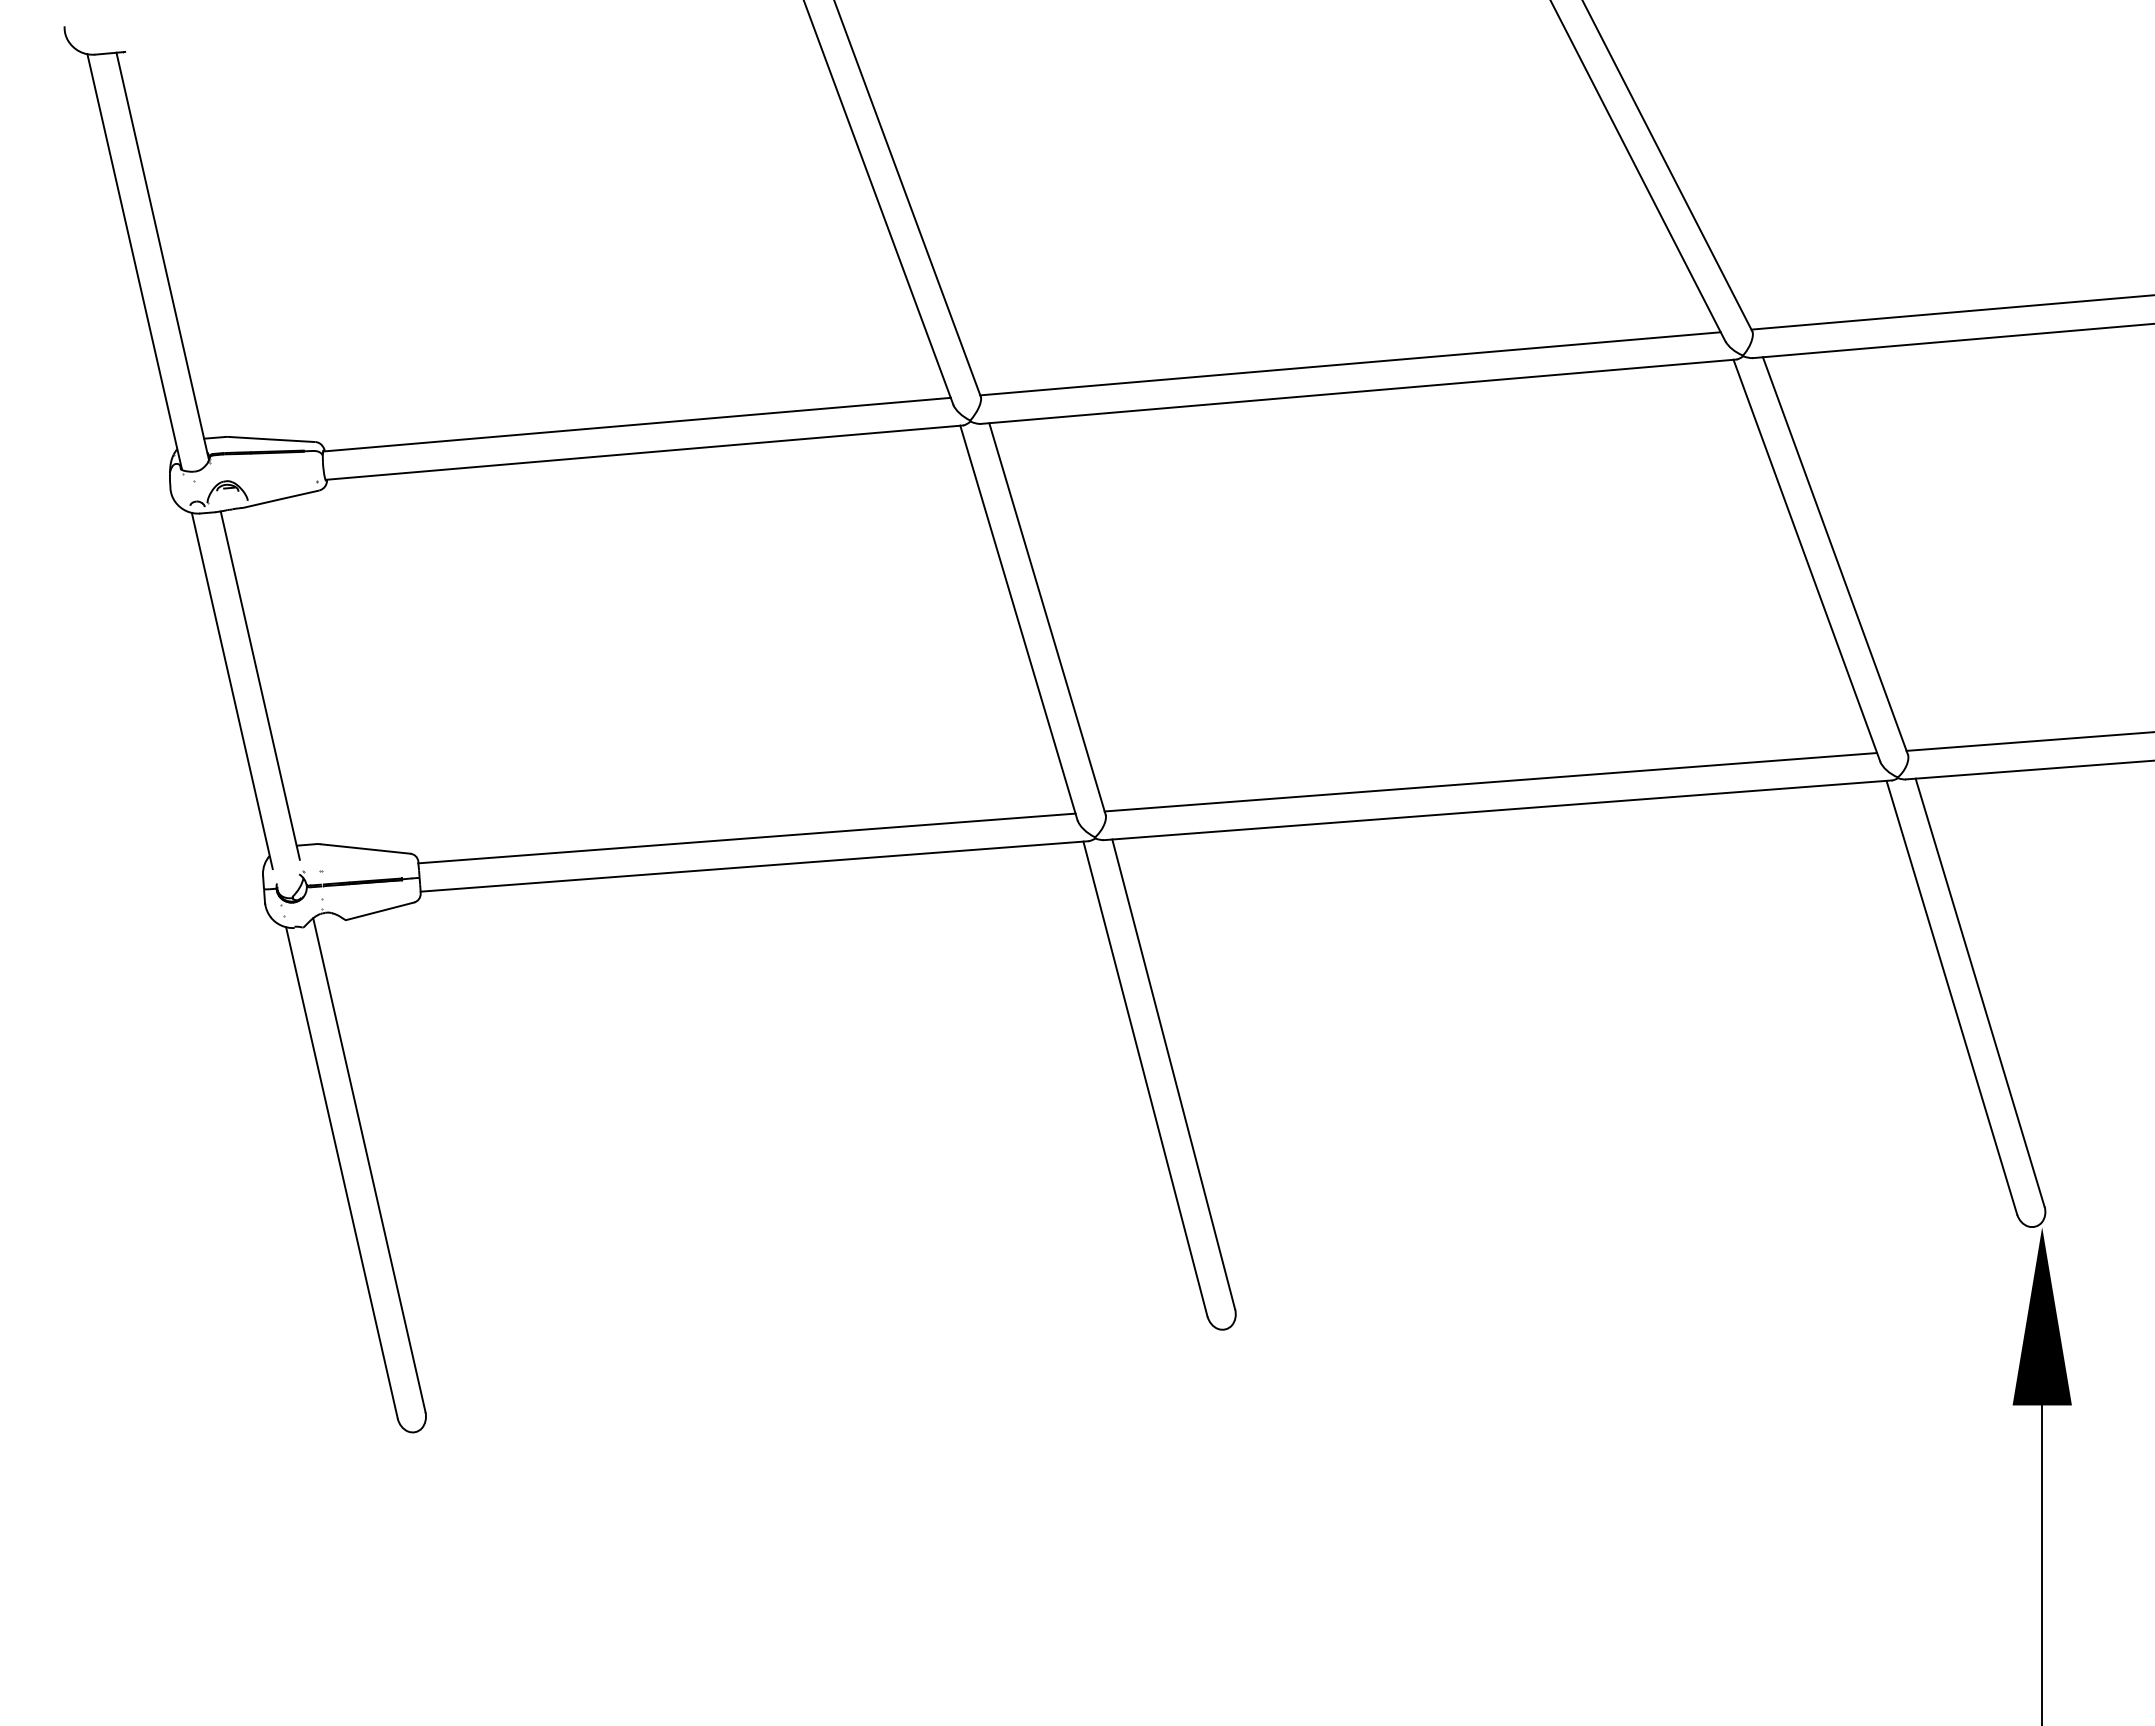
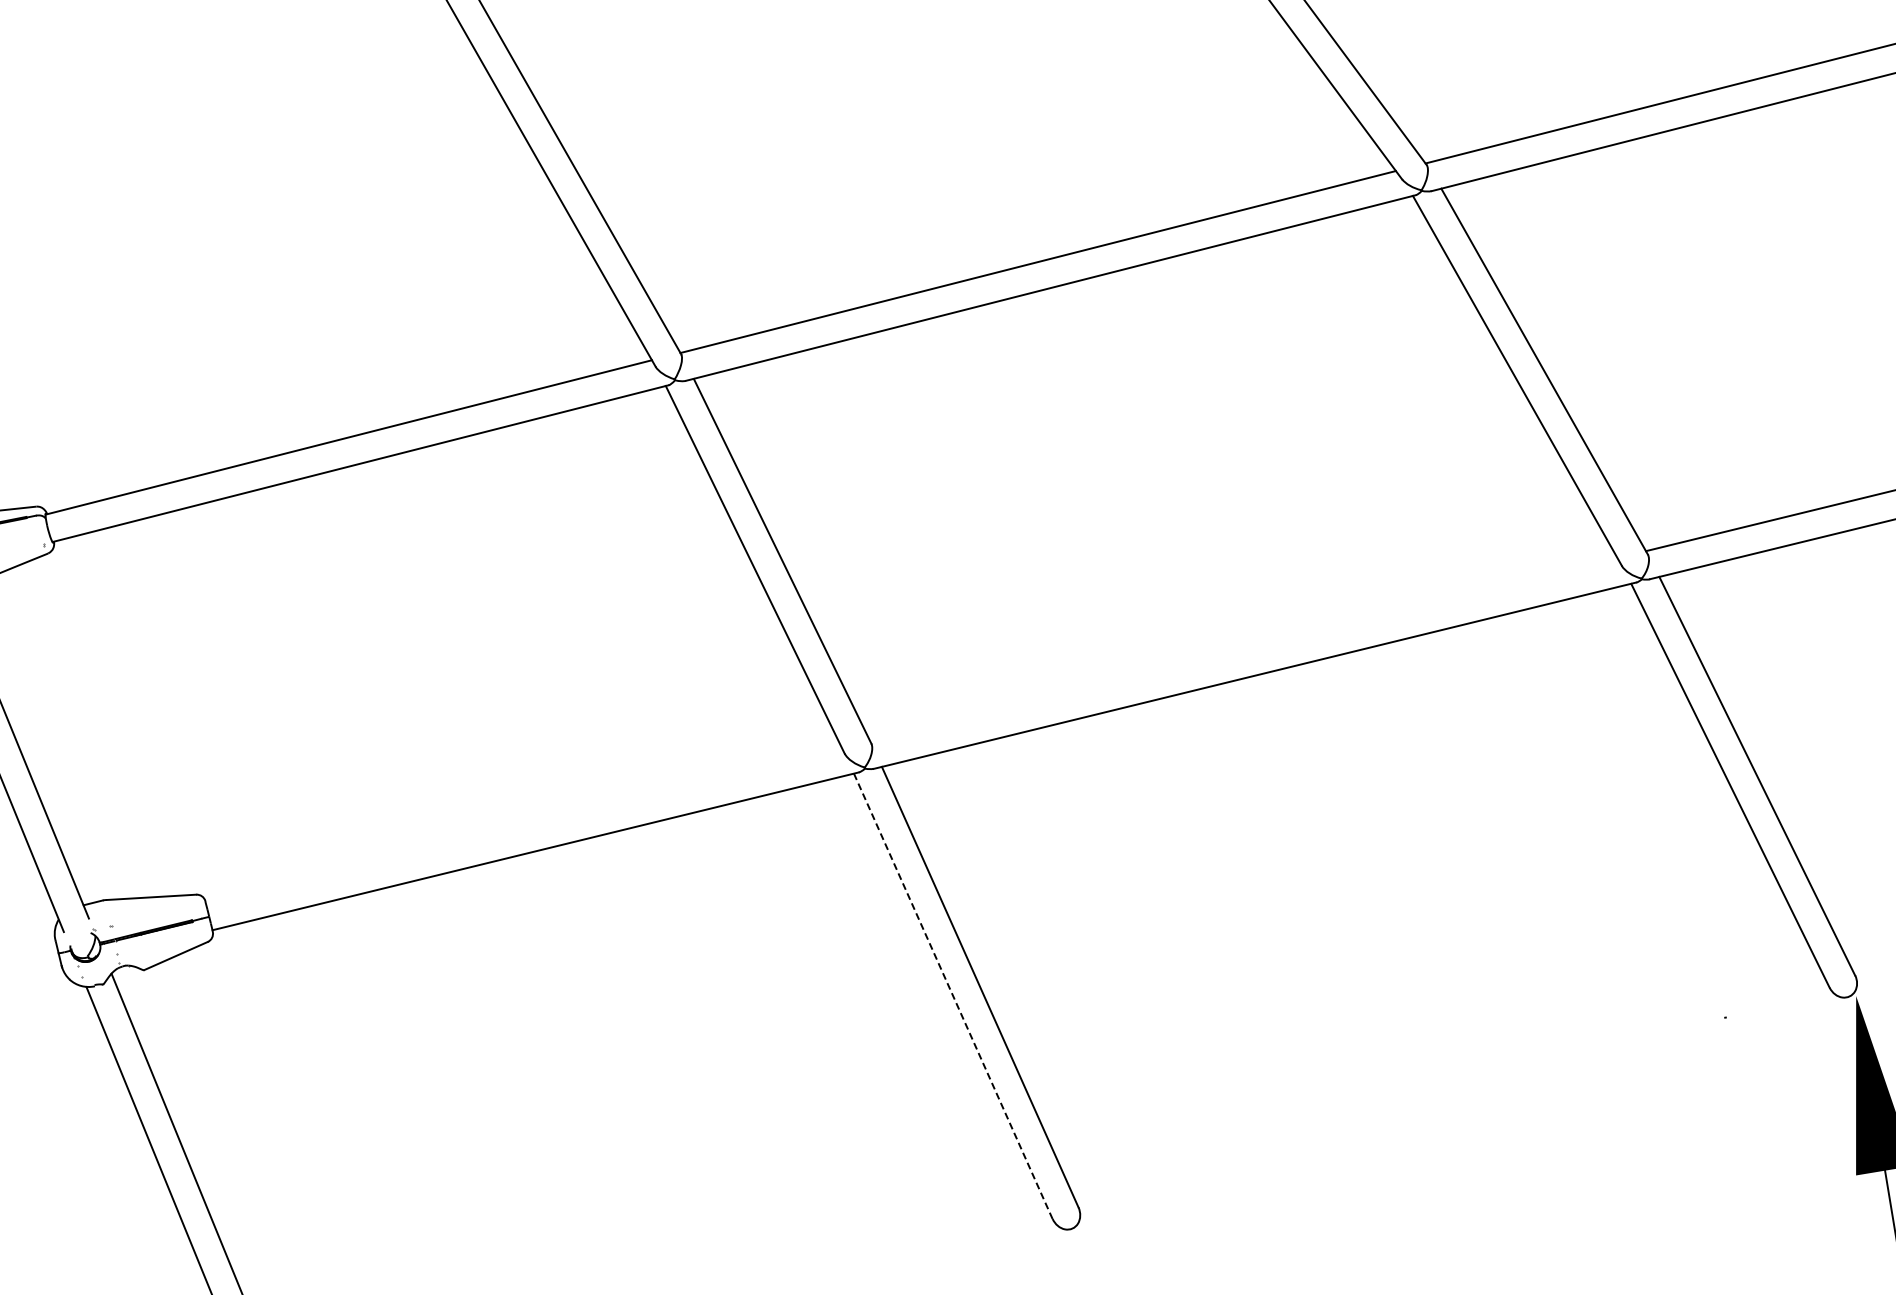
line: (1490, 782) -> (1243, 649), removed
line: (746, 838) -> (523, 825), removed
line: (1145, 1079) -> (953, 996), solid -> dashed

